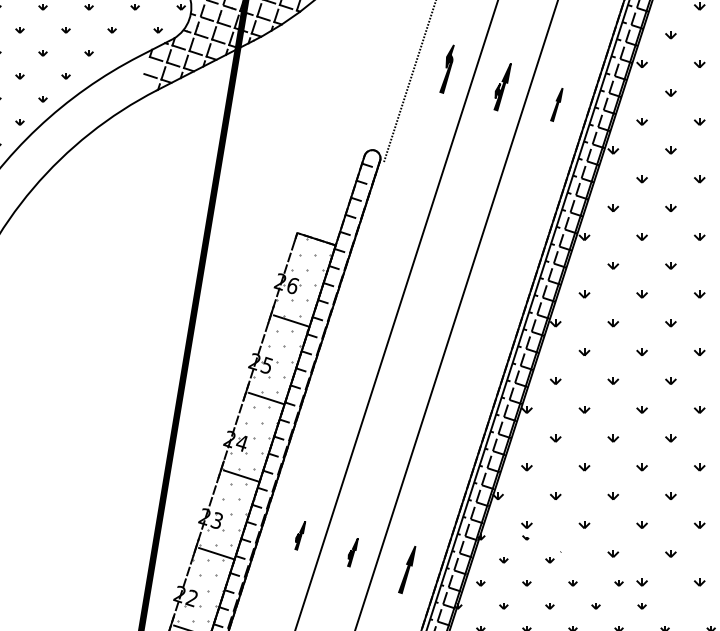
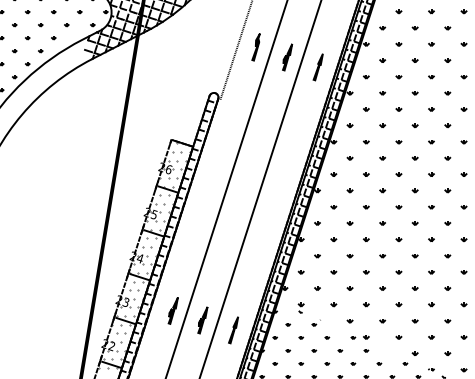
part: (555, 105) -> (317, 67), size x1.43
part: (299, 535) -> (172, 310), size x1.67
part: (352, 552) -> (202, 320), size x1.67

